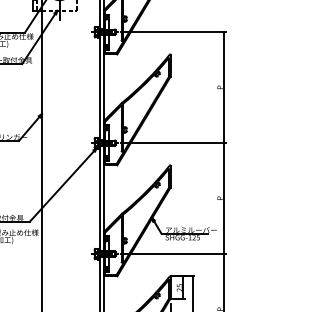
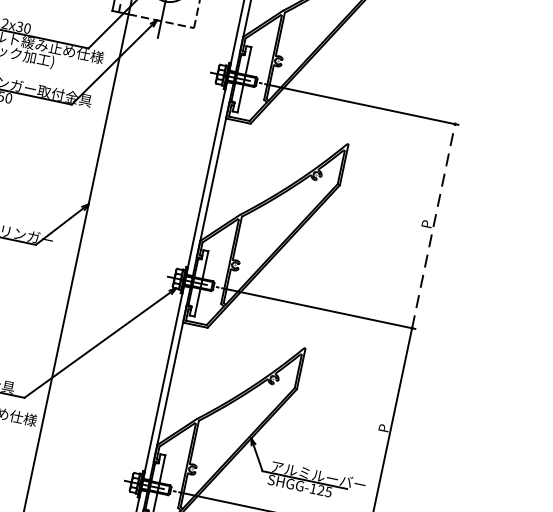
line: (223, 87) -> (433, 225), solid -> dashed

